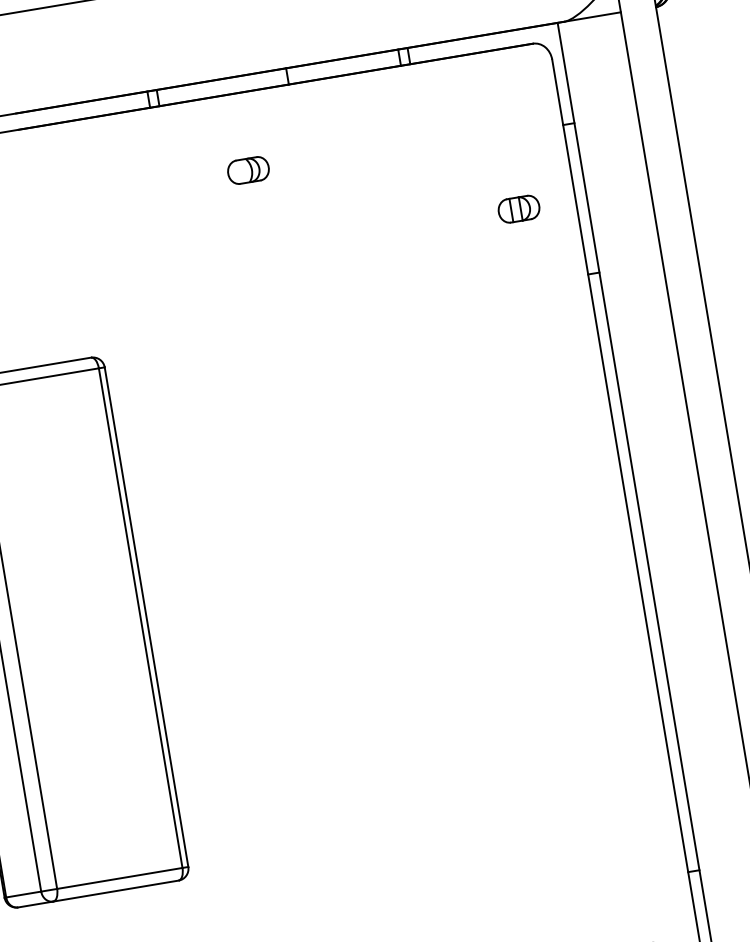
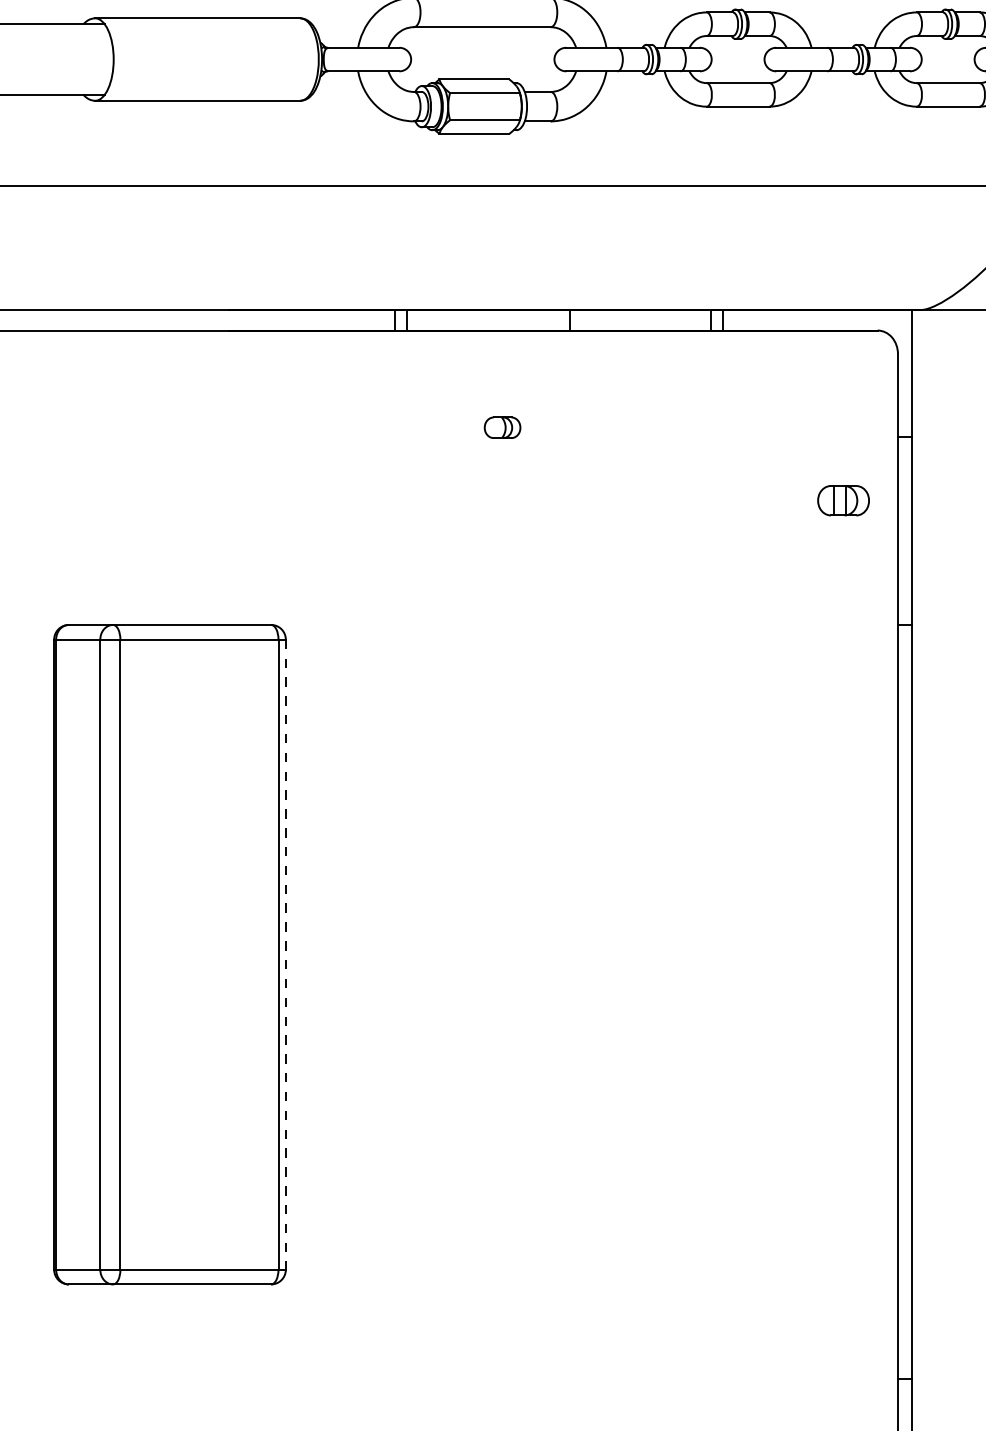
part: (248, 170) -> (502, 427), size x0.7
part: (518, 209) -> (843, 500), moved
line: (146, 617) -> (285, 955), solid -> dashed

